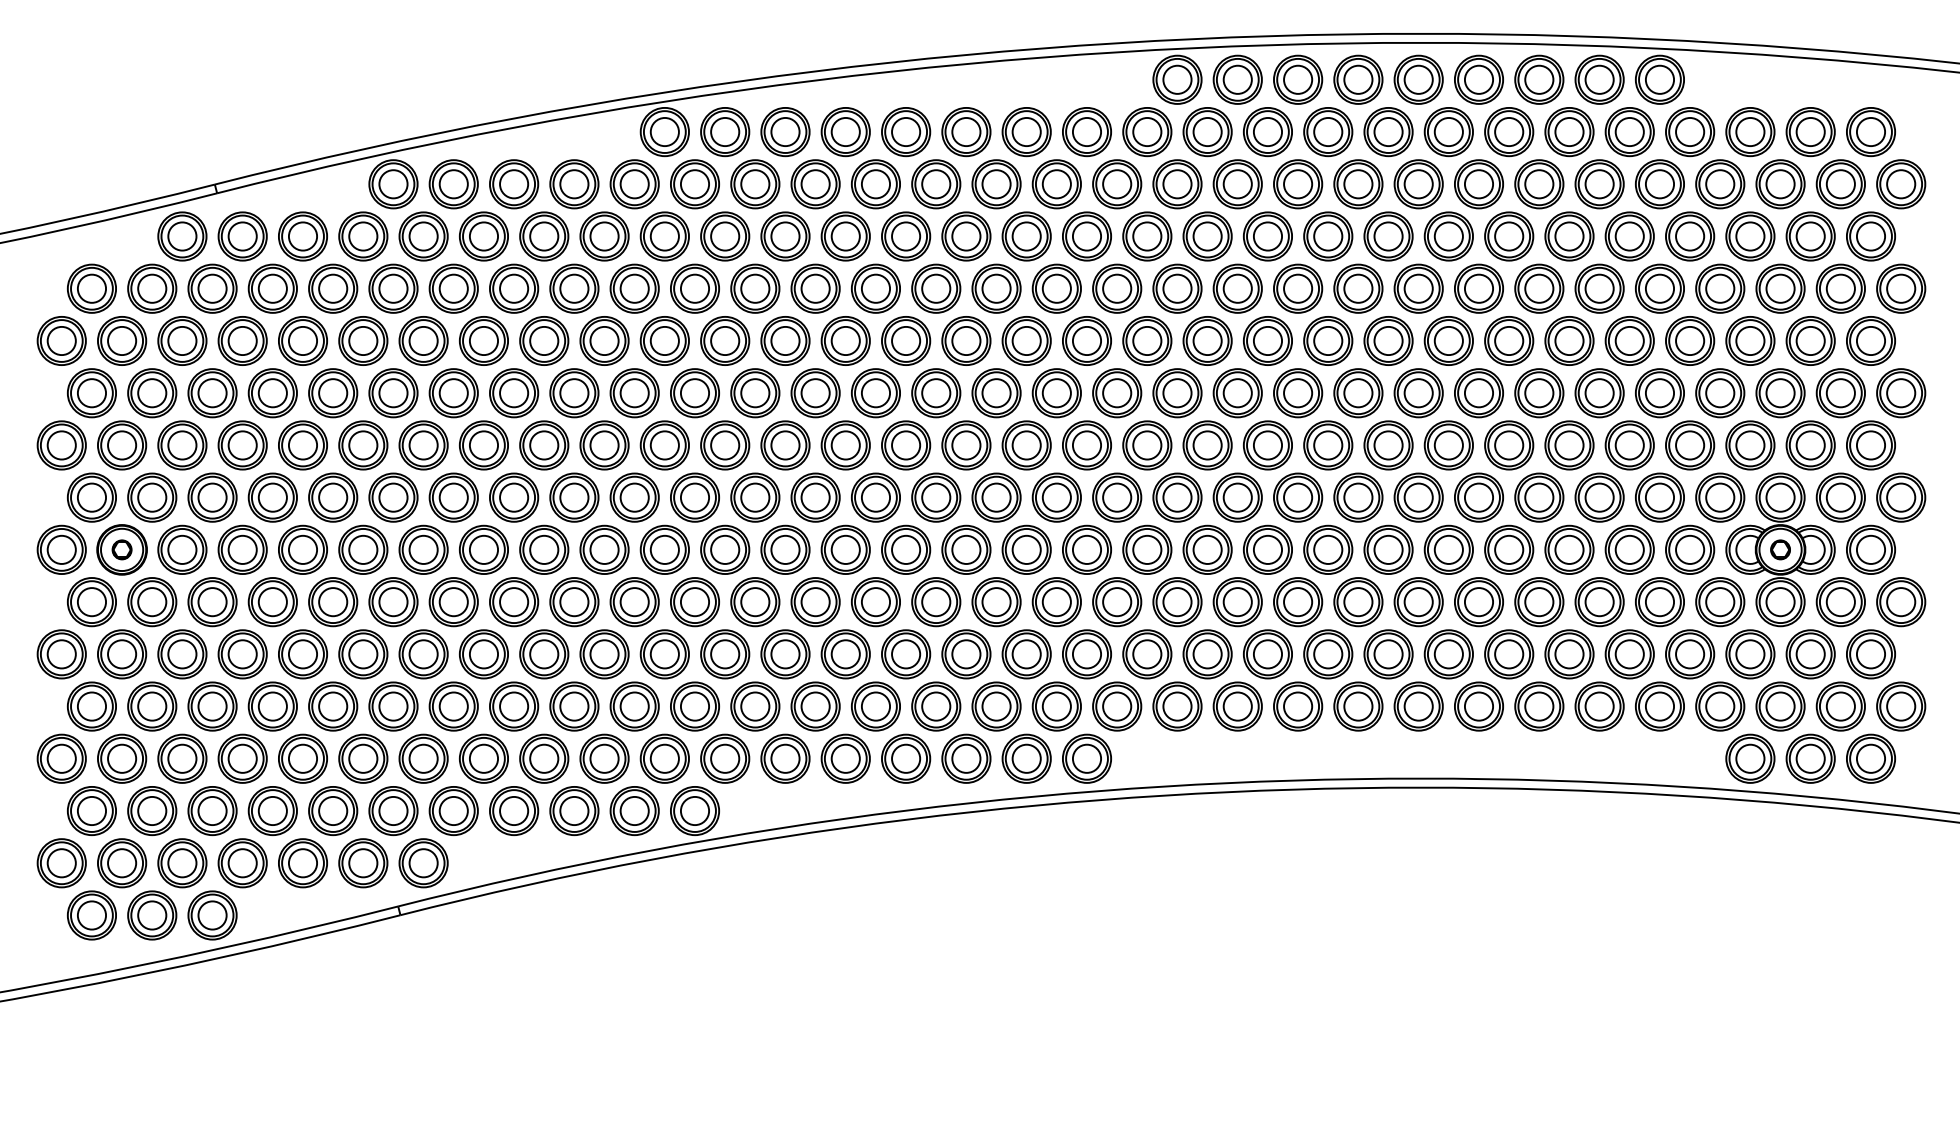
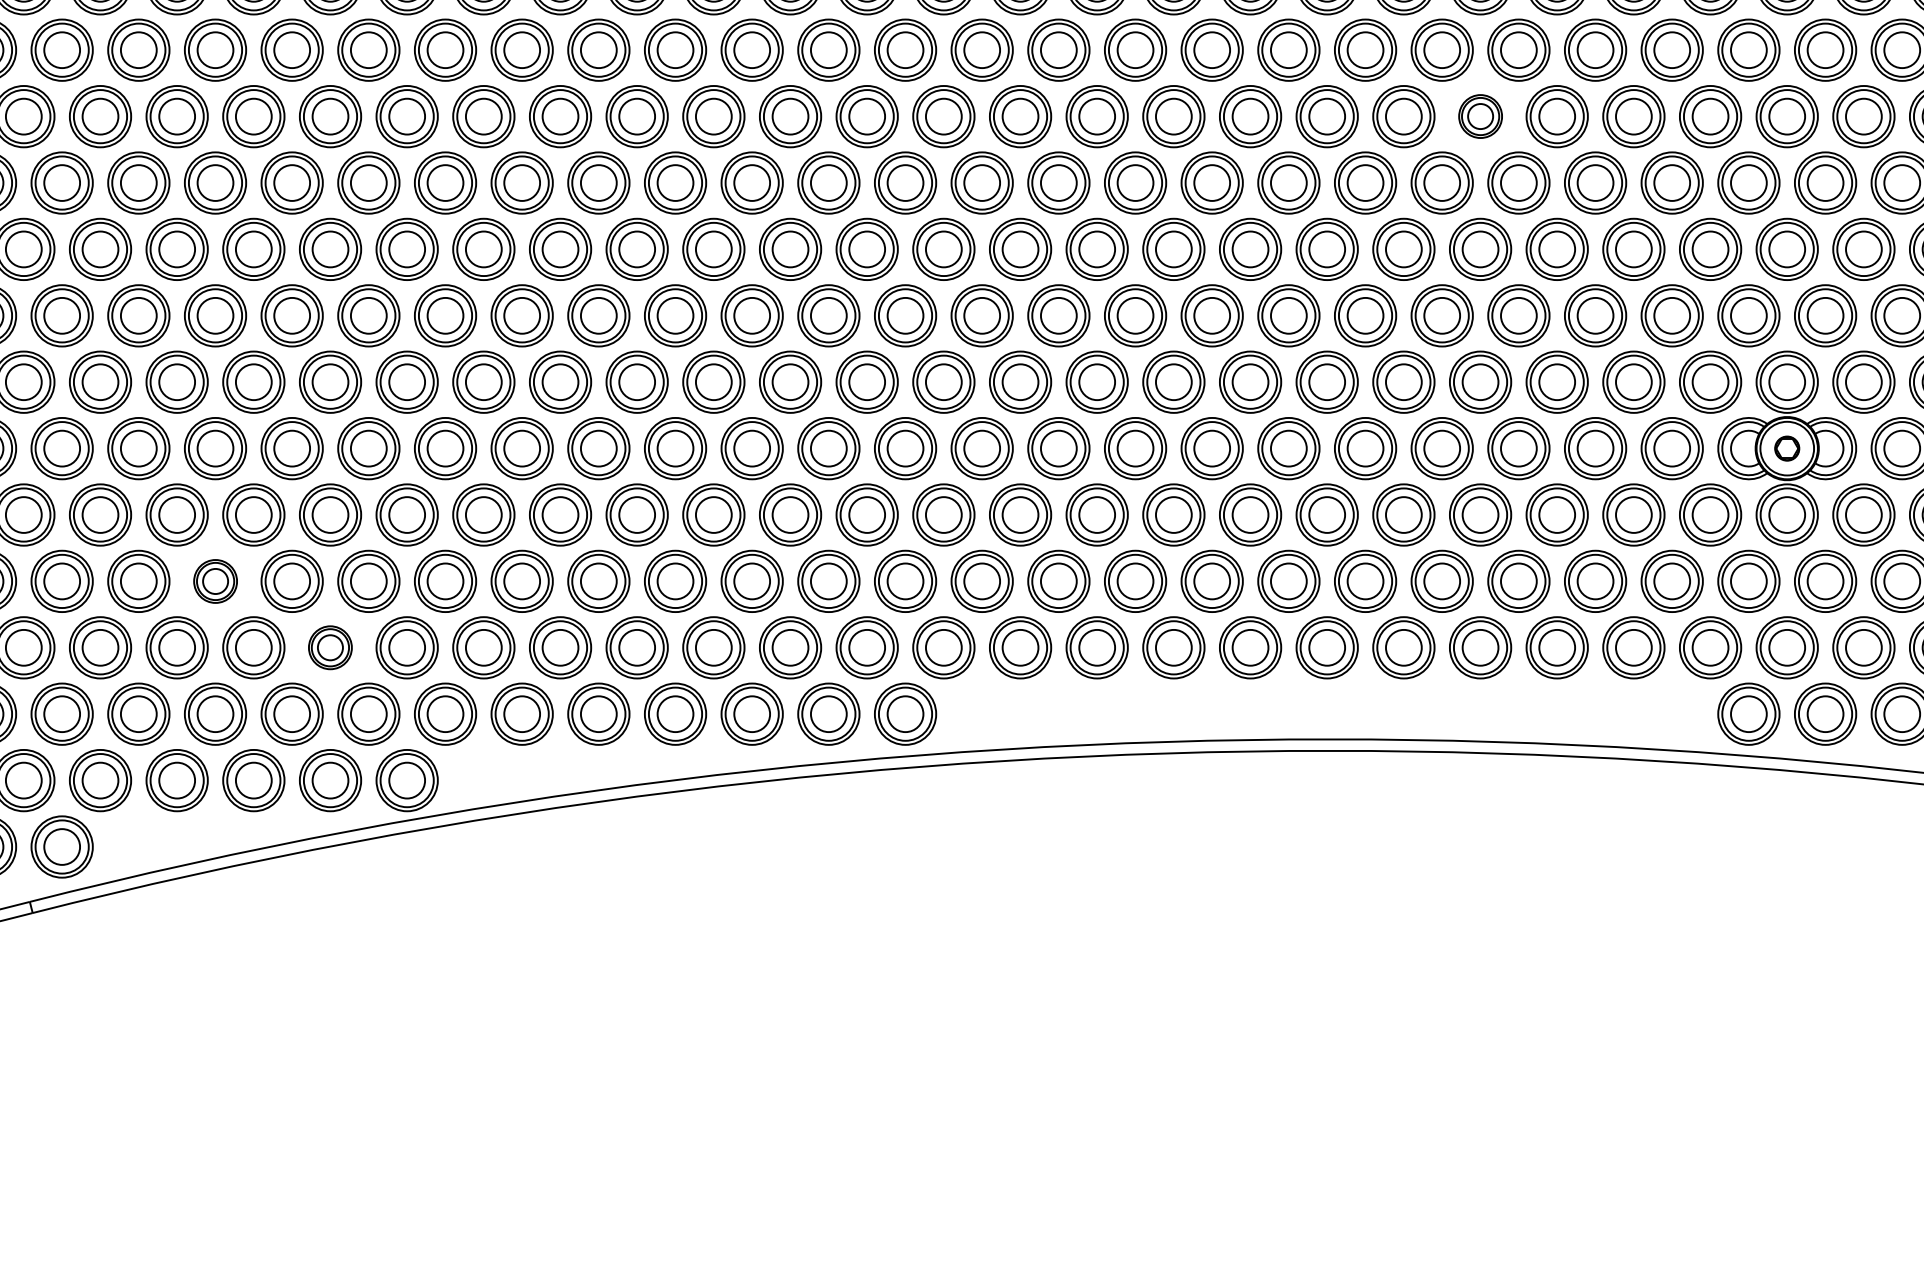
part: (1539, 288) -> (1480, 116), size x0.7
part: (544, 654) -> (215, 581), size x0.7
part: (634, 706) -> (330, 647), size x0.7

